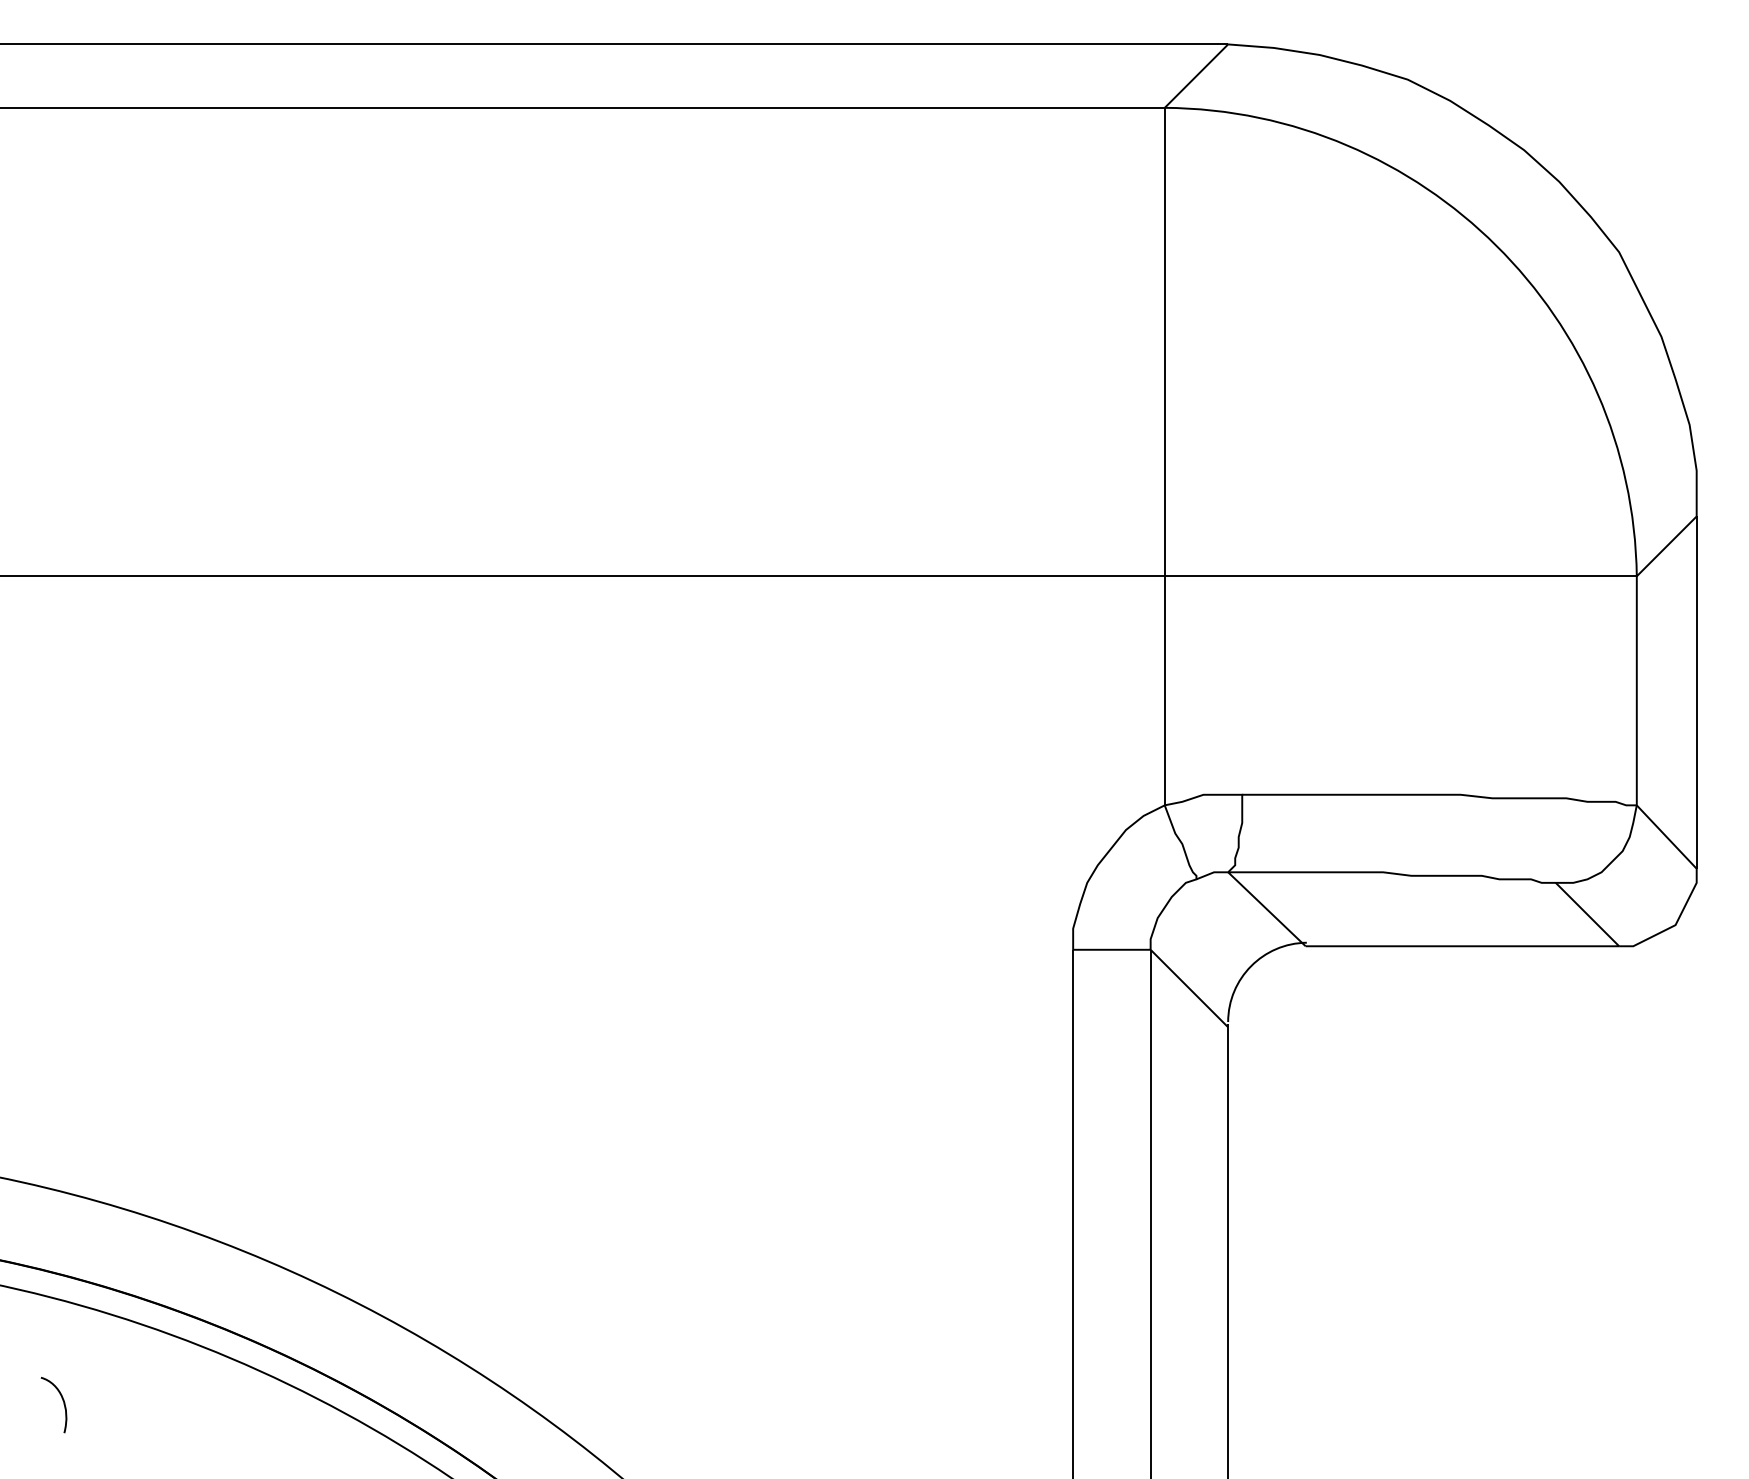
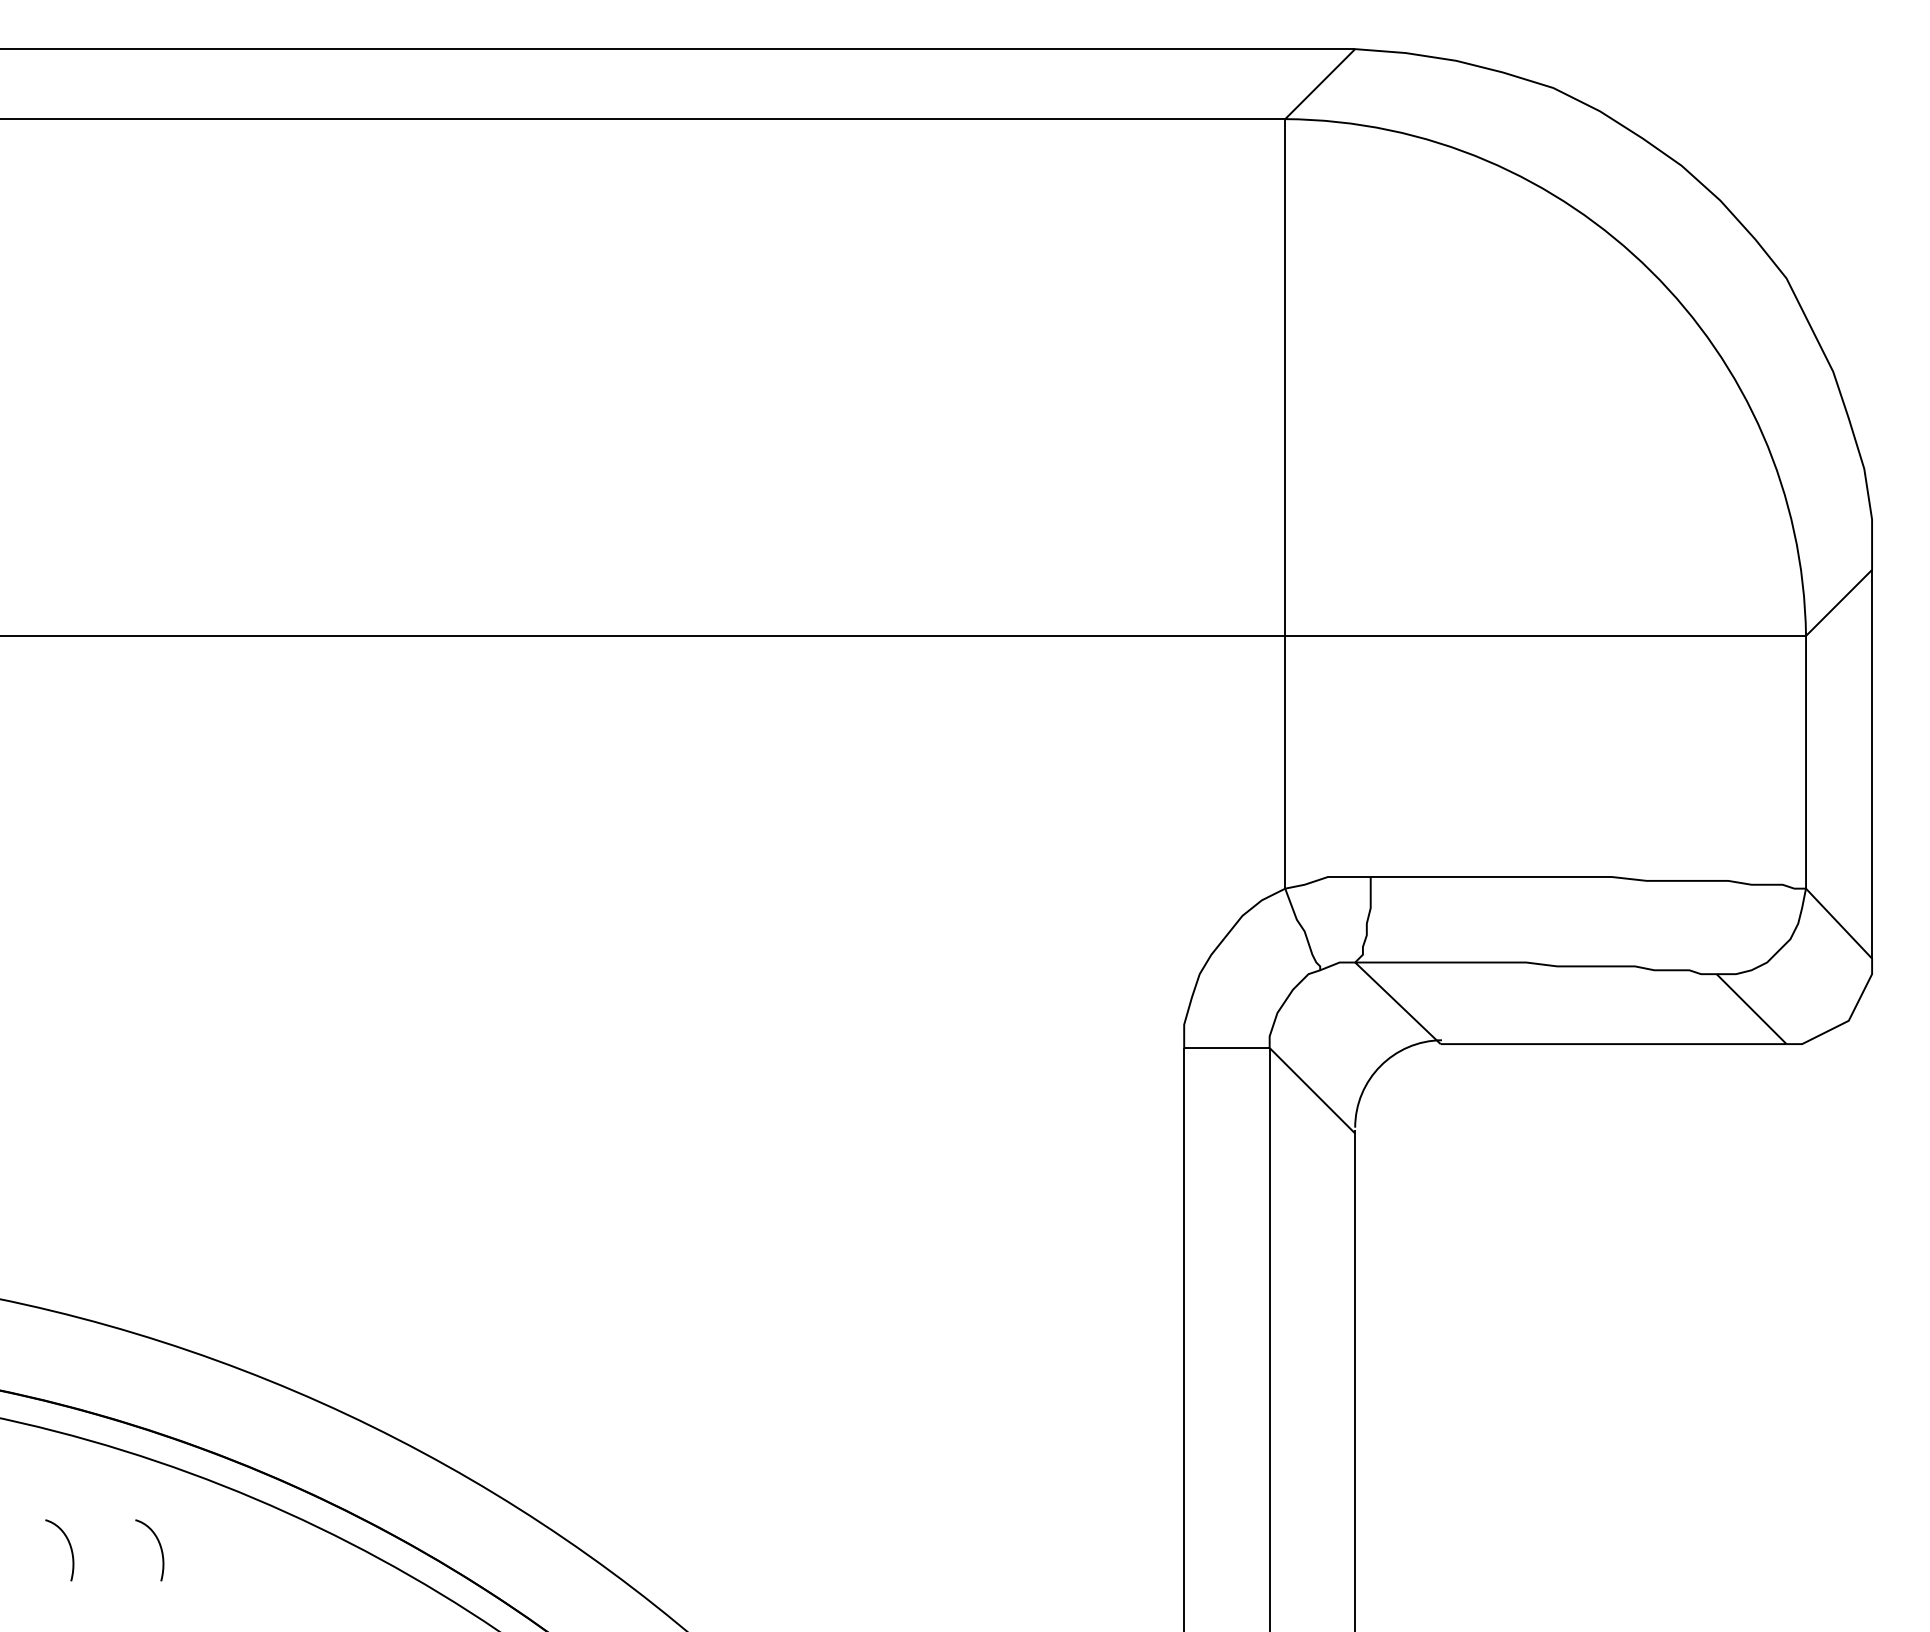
curve: (144, 1401) -> (159, 1546), added

